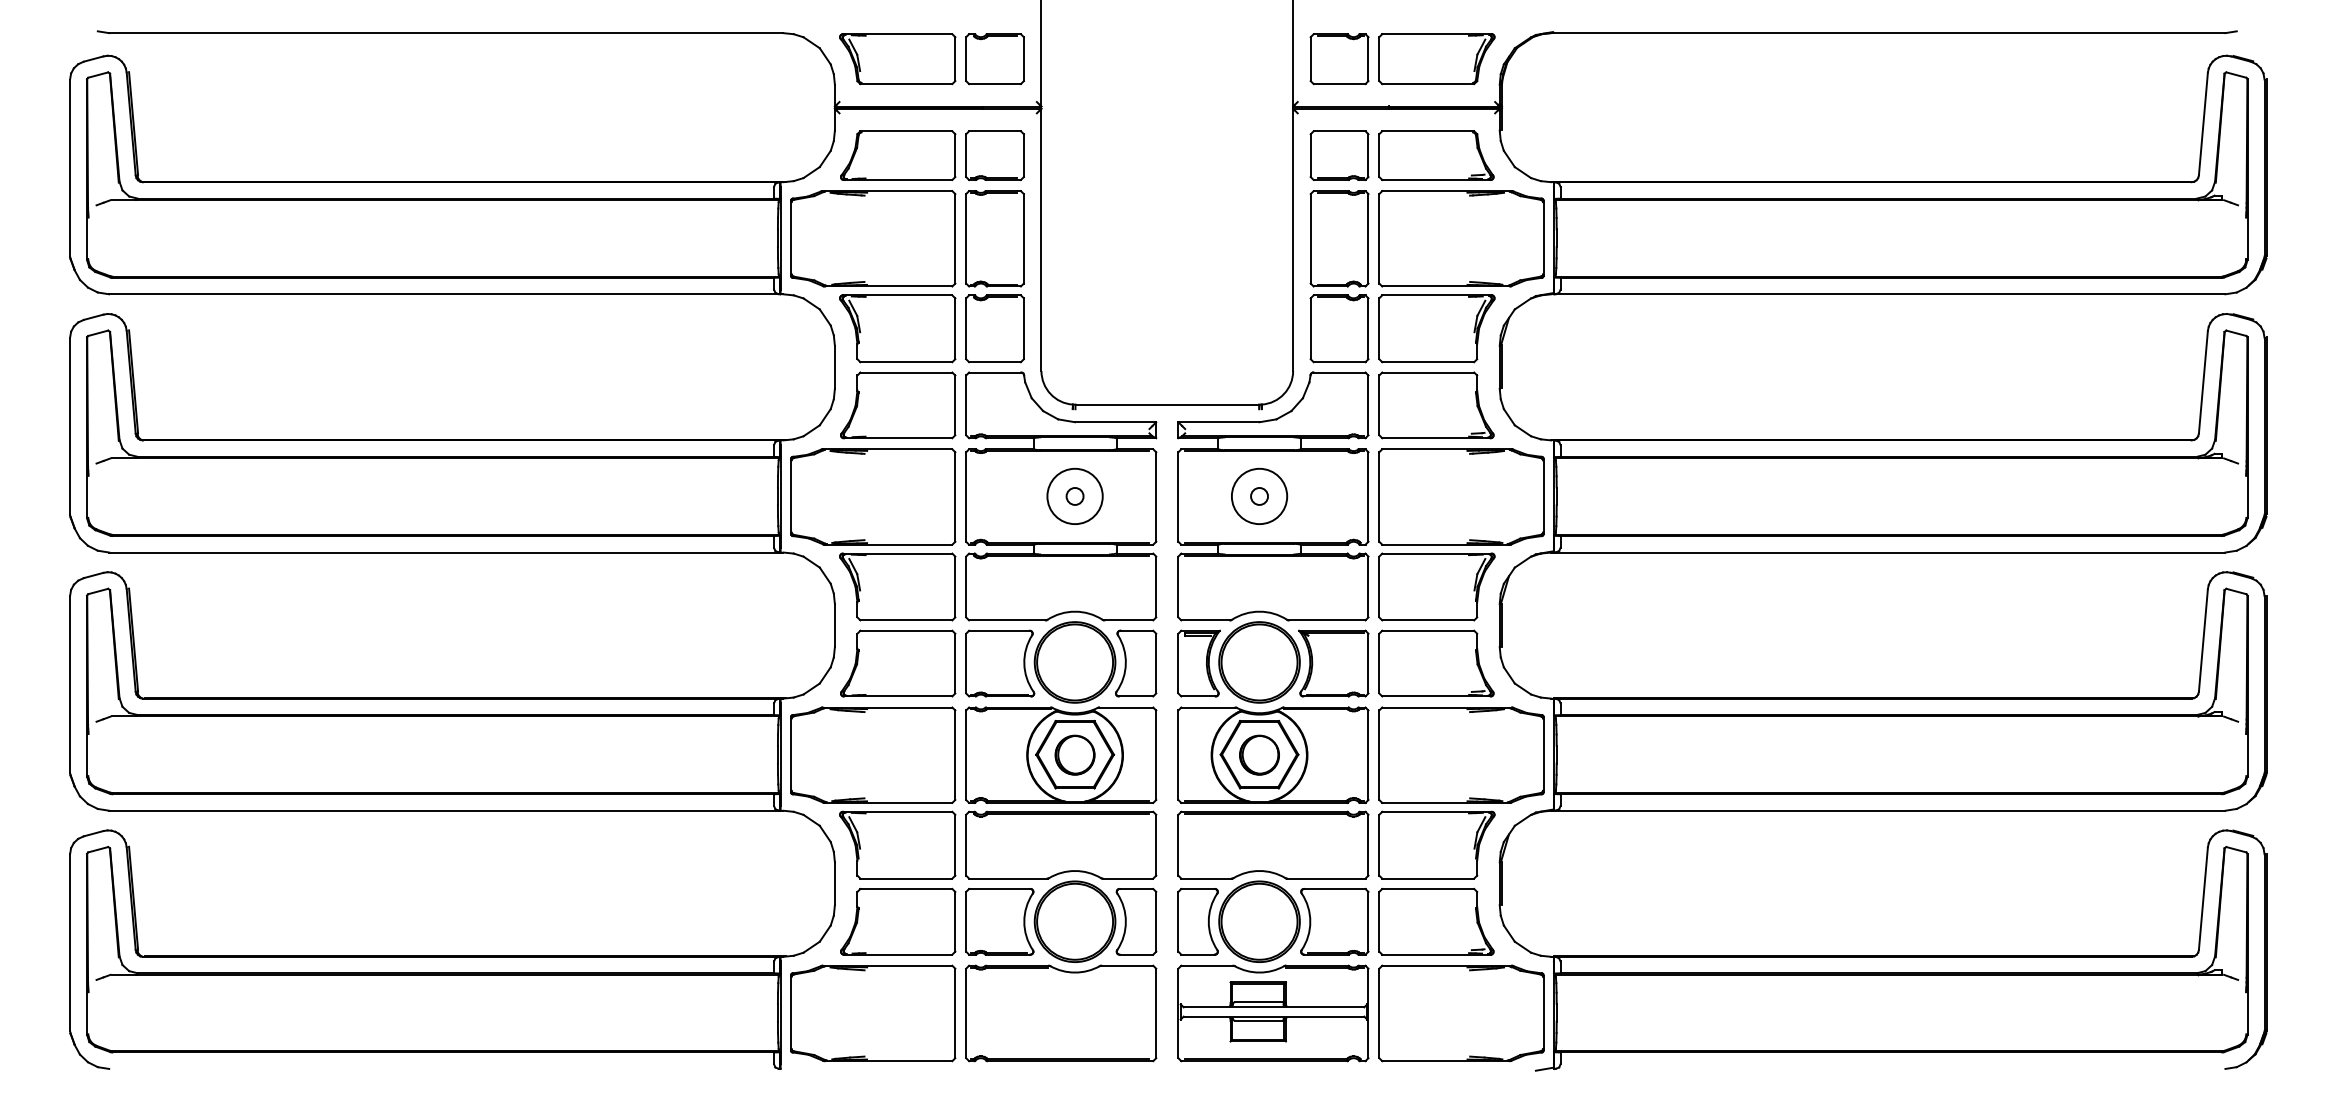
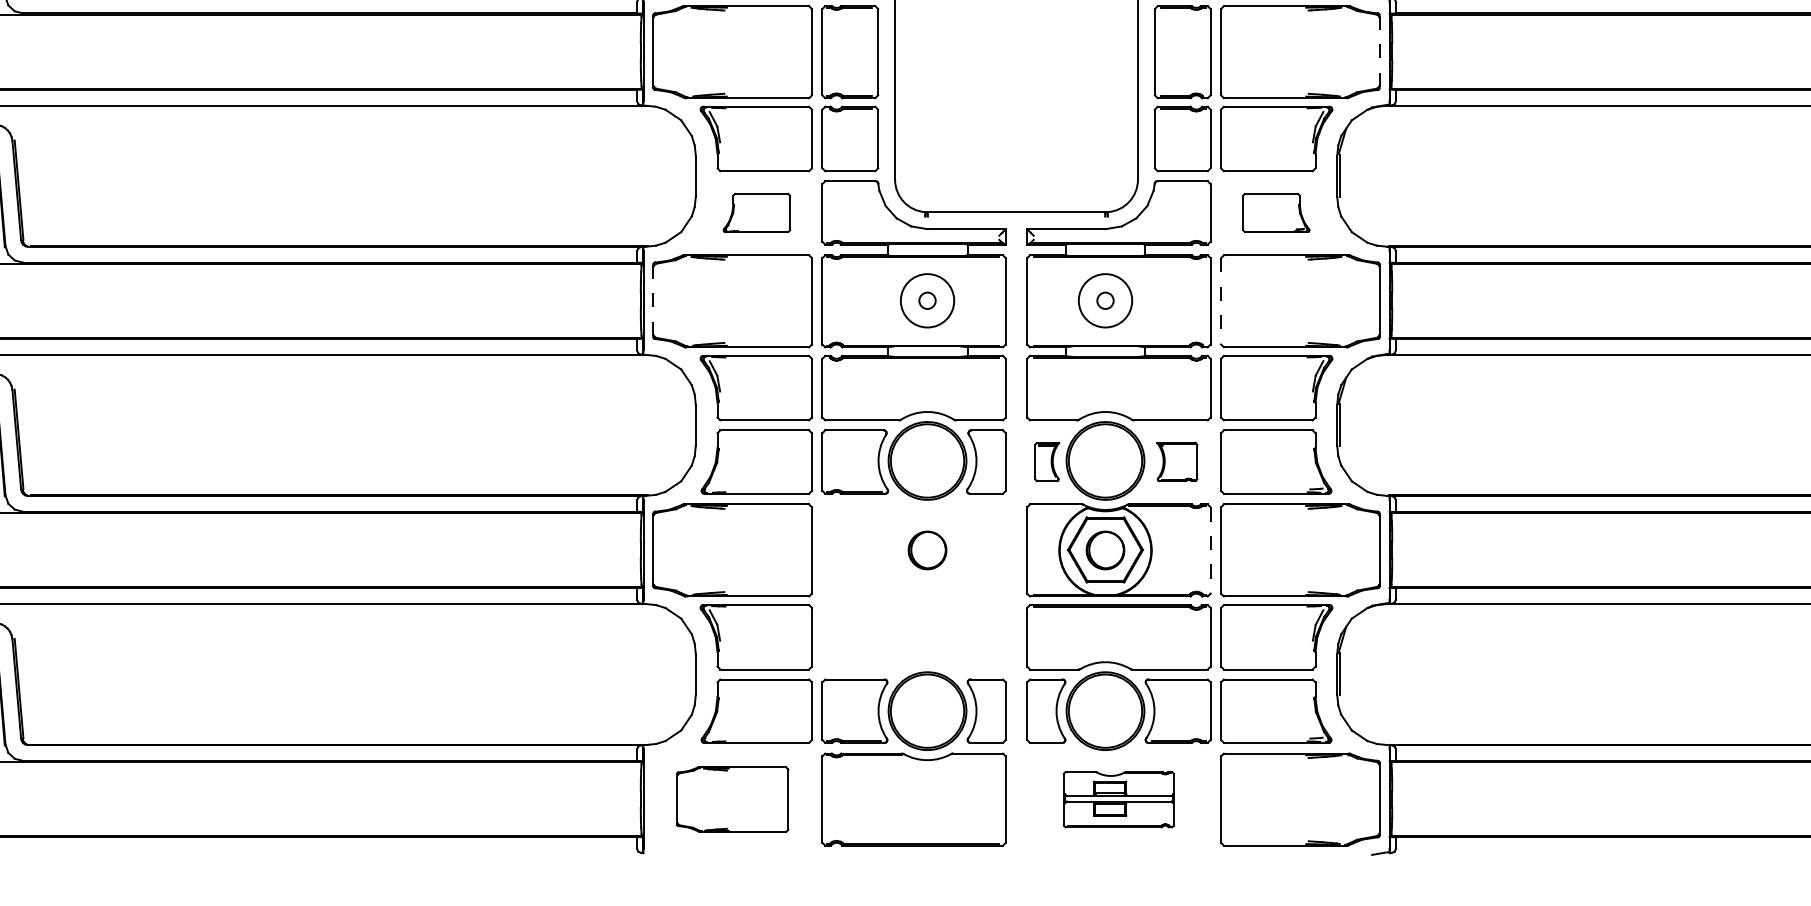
line: (1543, 238) -> (1379, 51), solid -> dashed
part: (898, 405) -> (757, 213), size x0.6
part: (1436, 405) -> (1276, 213), size x0.6
line: (791, 496) -> (653, 300), solid -> dashed
line: (1379, 497) -> (1221, 301), solid -> dashed
part: (1198, 663) -> (1046, 461), size x0.6
part: (1333, 663) -> (1176, 461), size x0.6
line: (1368, 755) -> (1210, 550), solid -> dashed
part: (1061, 792) -> (914, 586), removed
part: (873, 1013) -> (733, 799), size x0.7
part: (1273, 1013) -> (1118, 799), size x0.6

